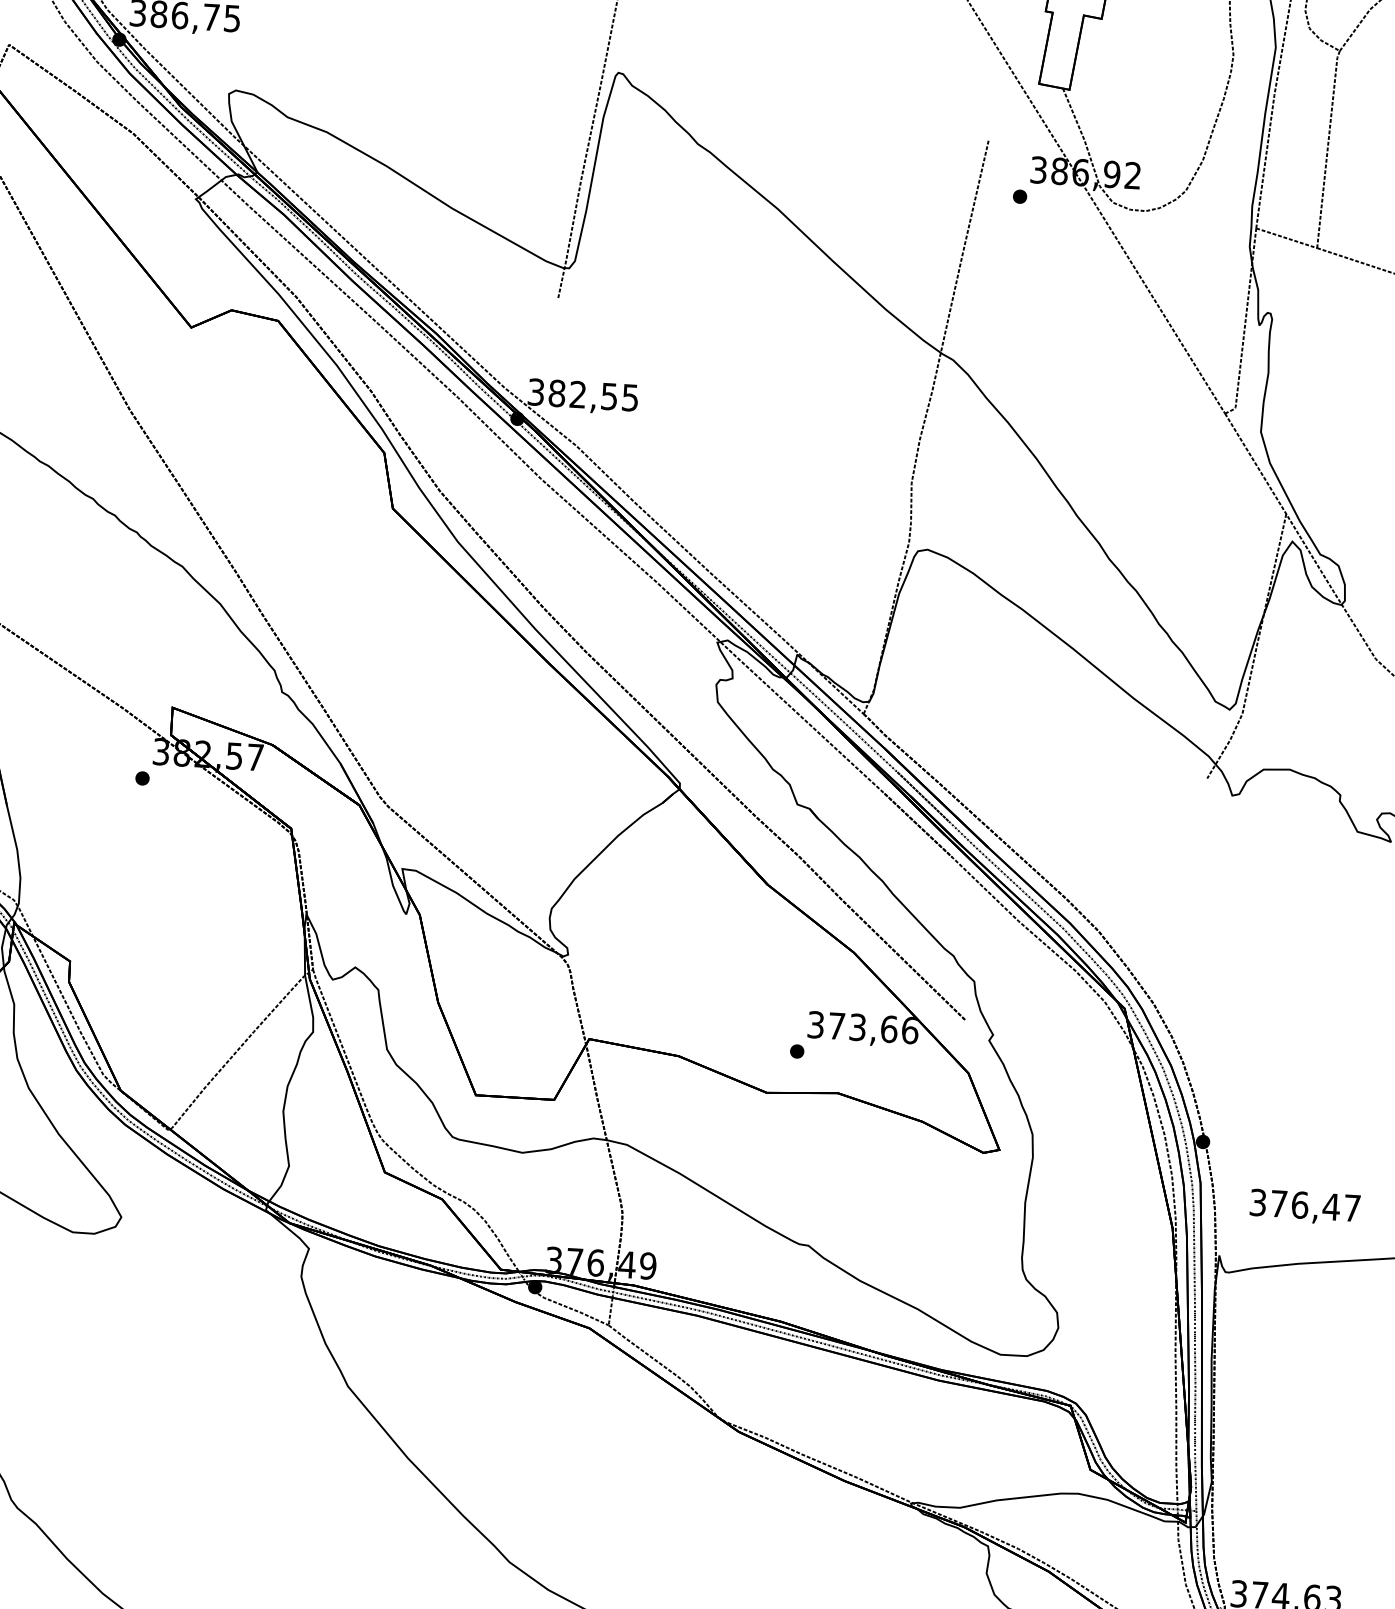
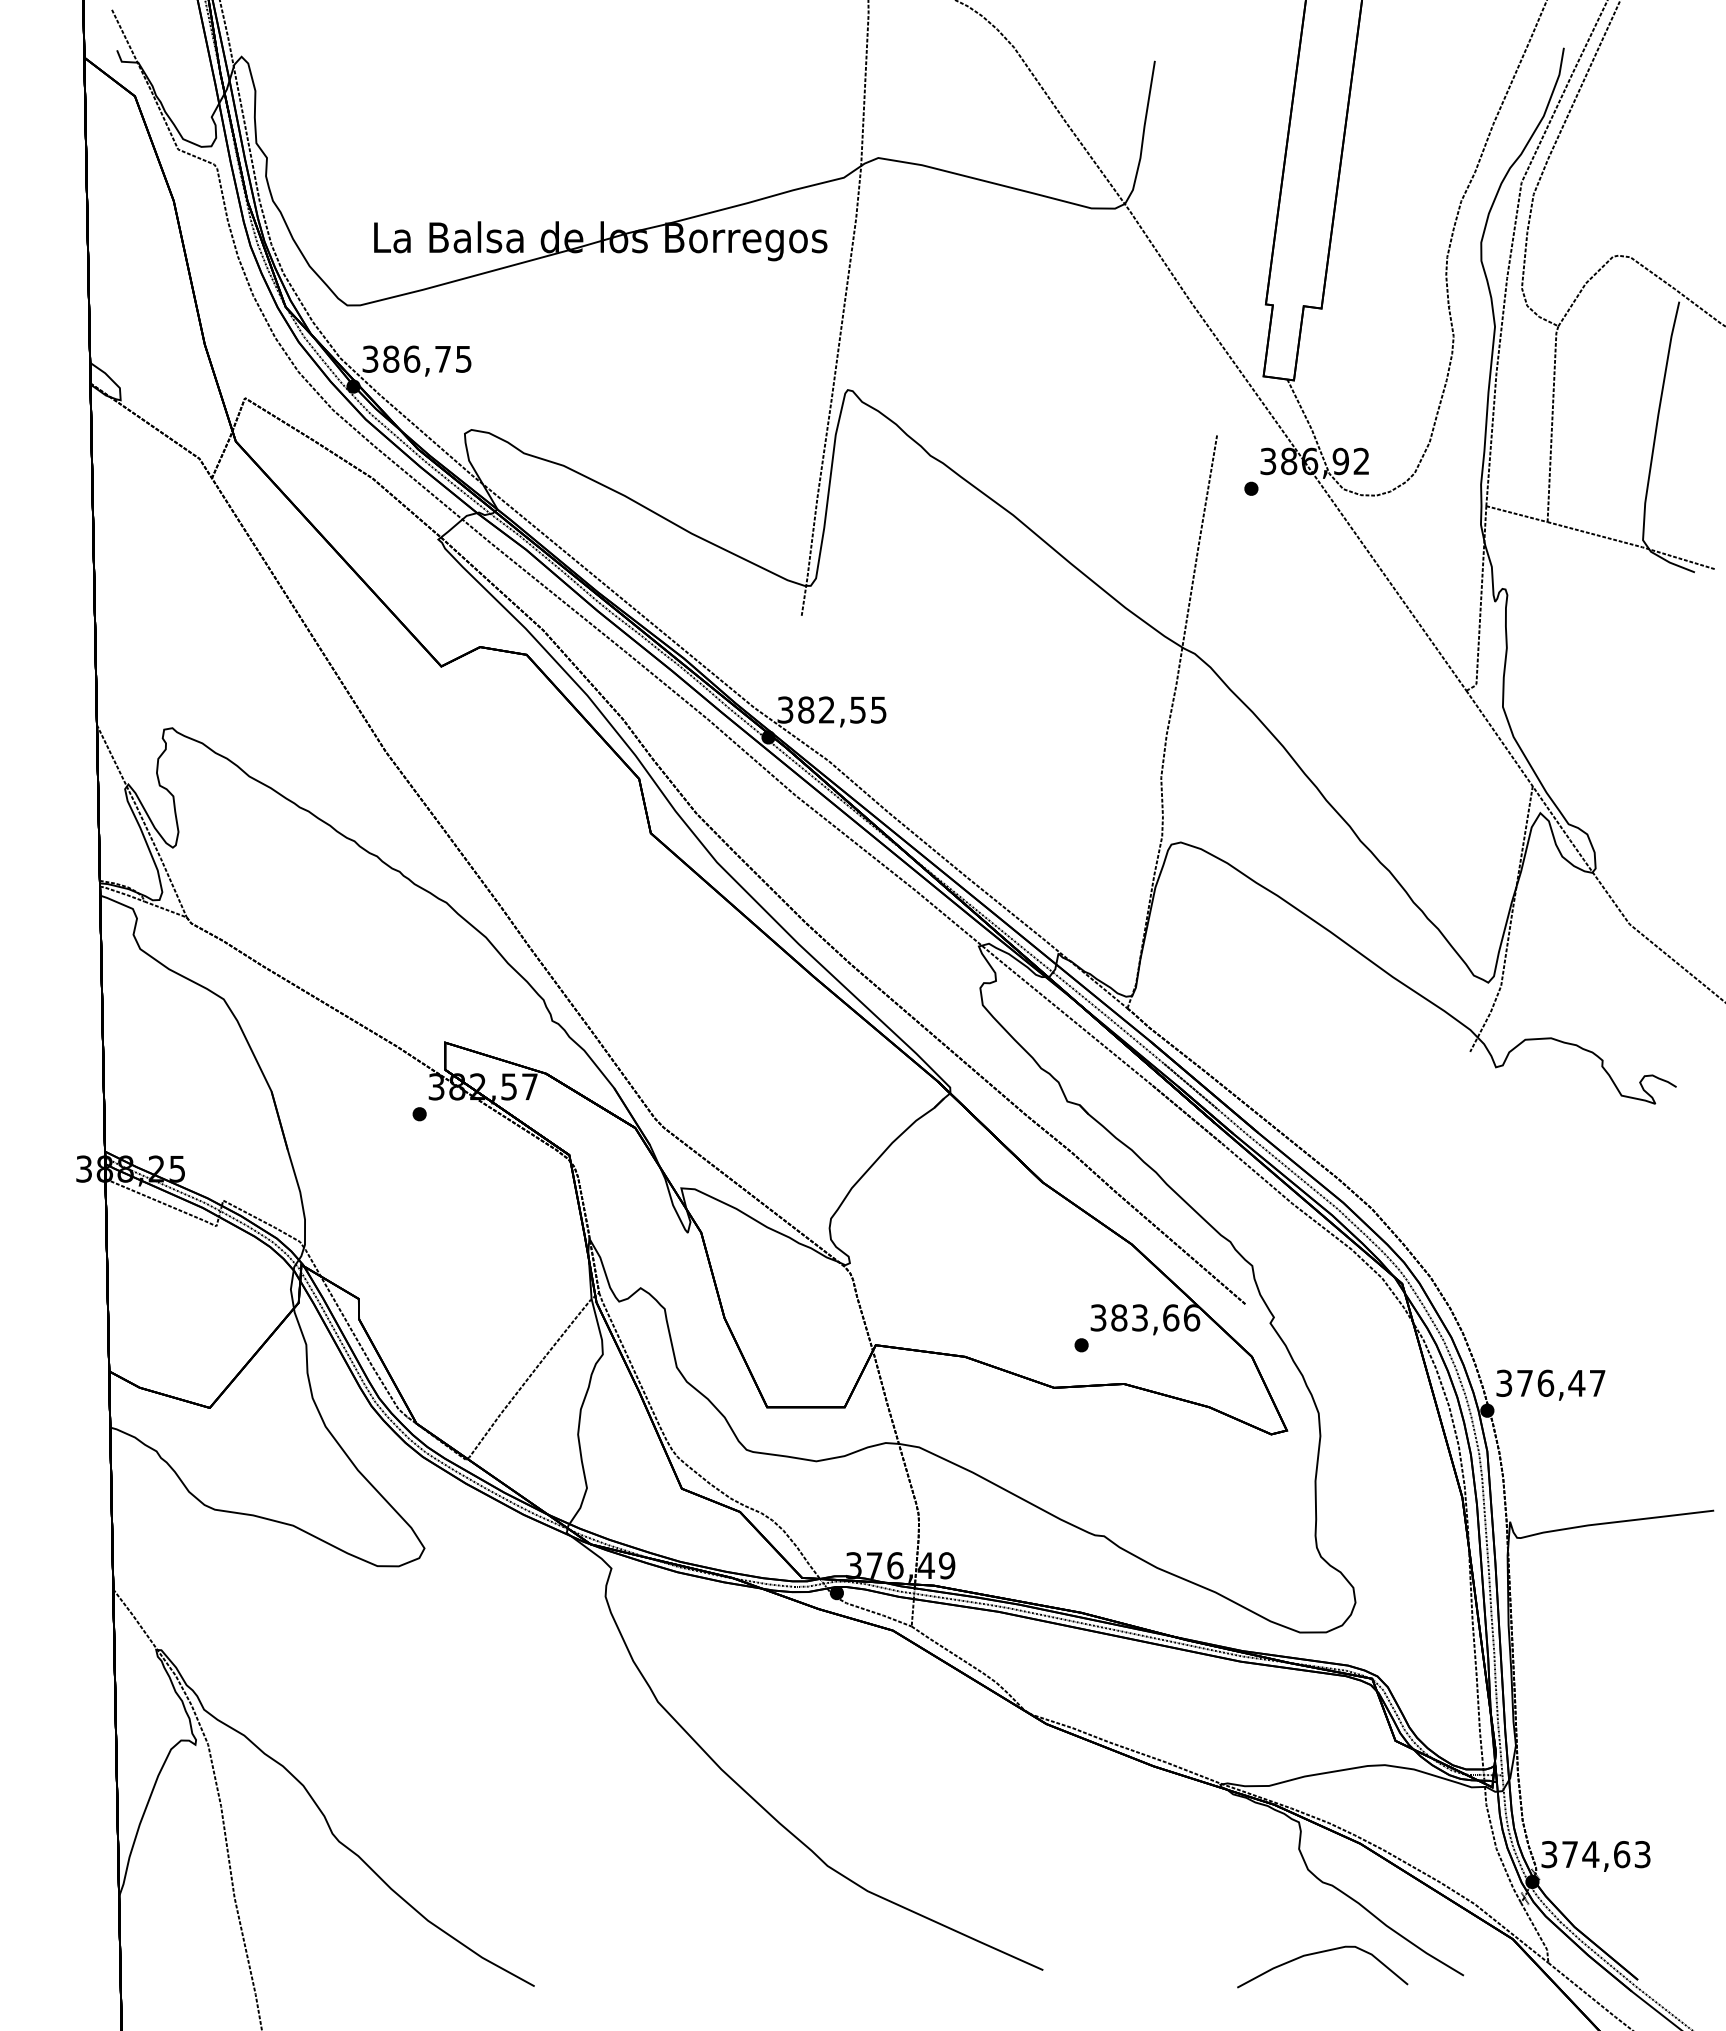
text: (837, 1025) -> (1119, 1317), 373,66 -> 383,66
text: (1304, 1206) -> (1550, 1384), moved

